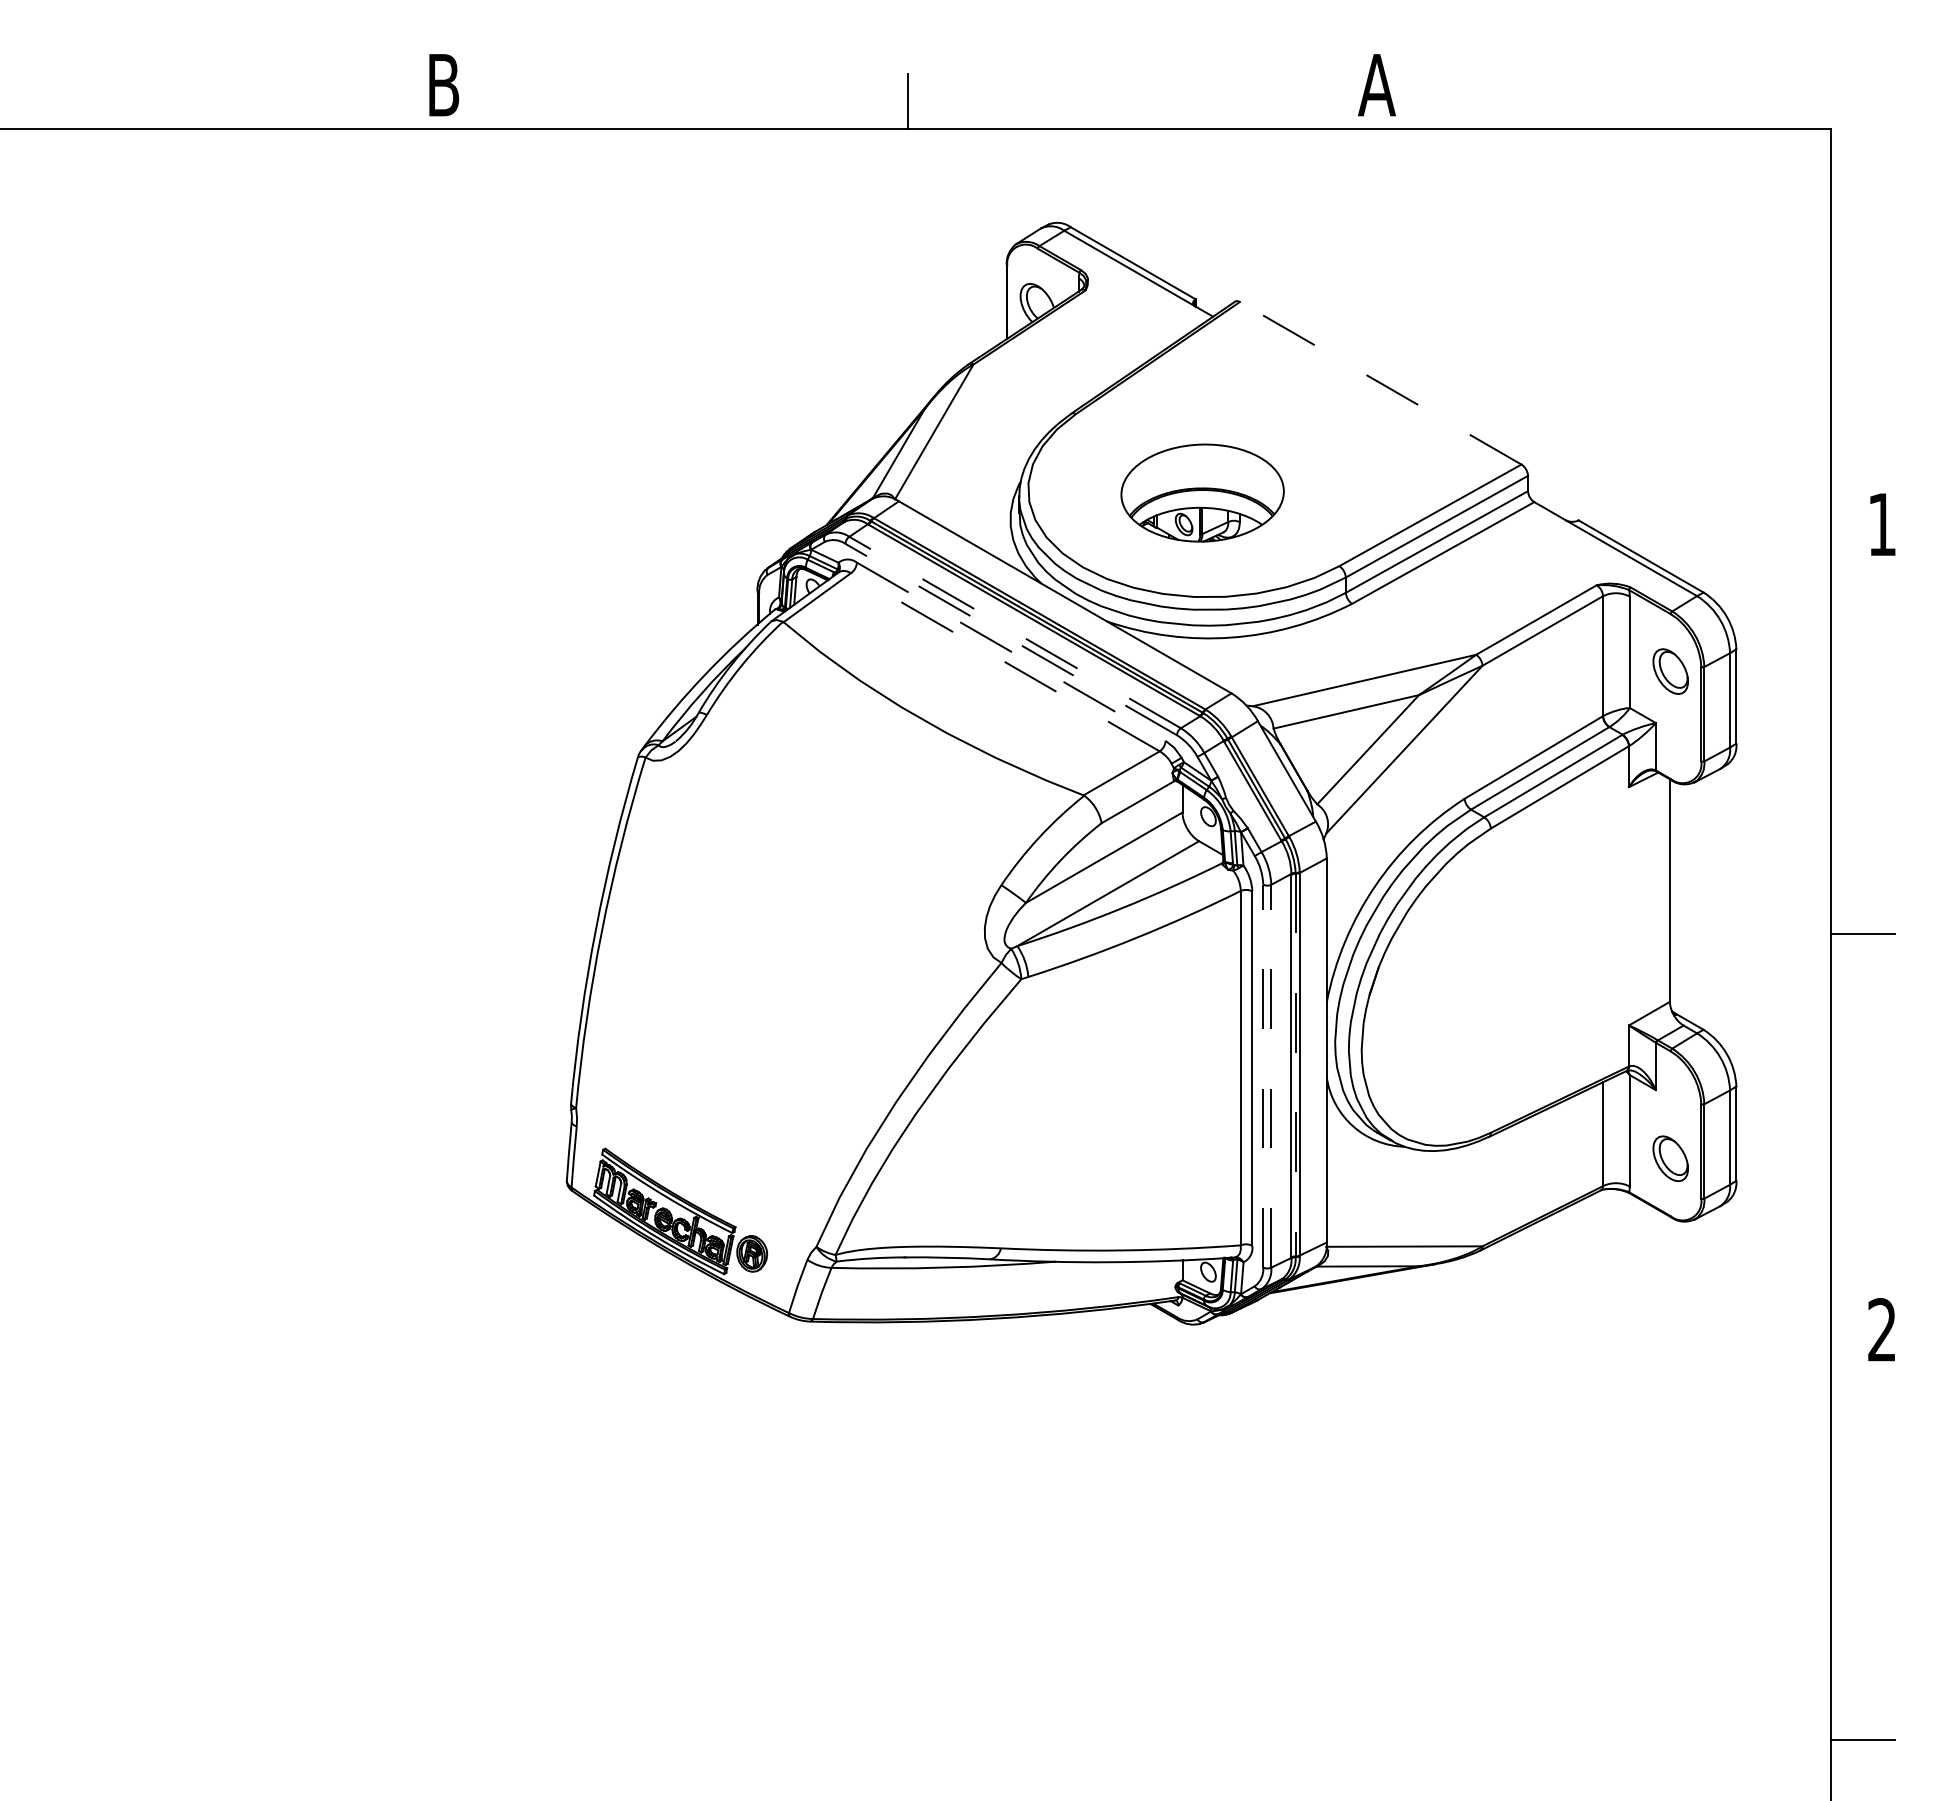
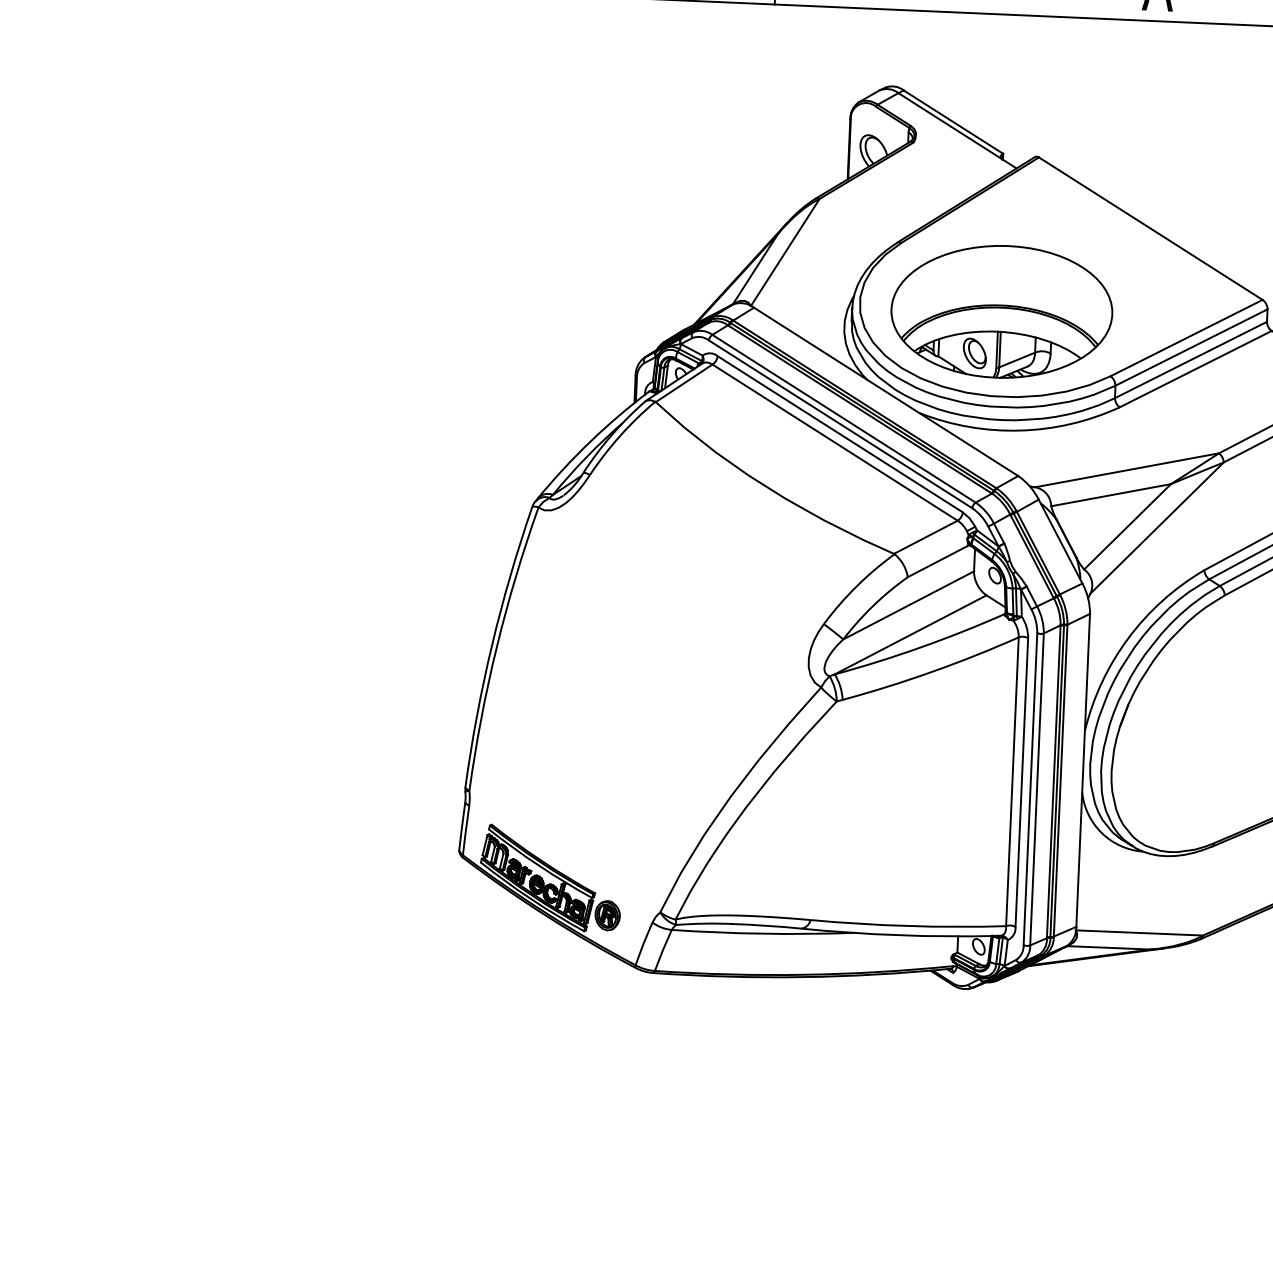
line: (1380, 383) -> (1150, 228), dashed -> solid
part: (1202, 492) -> (1001, 311), size x1.67
line: (1014, 632) -> (843, 418), dashed -> solid
line: (1010, 639) -> (840, 424), dashed -> solid
line: (1011, 651) -> (840, 434), dashed -> solid
line: (1004, 662) -> (834, 442), dashed -> solid
line: (1295, 1065) -> (1057, 781), dashed -> solid
line: (1263, 1075) -> (1030, 788), dashed -> solid
line: (1271, 1075) -> (1037, 788), dashed -> solid

